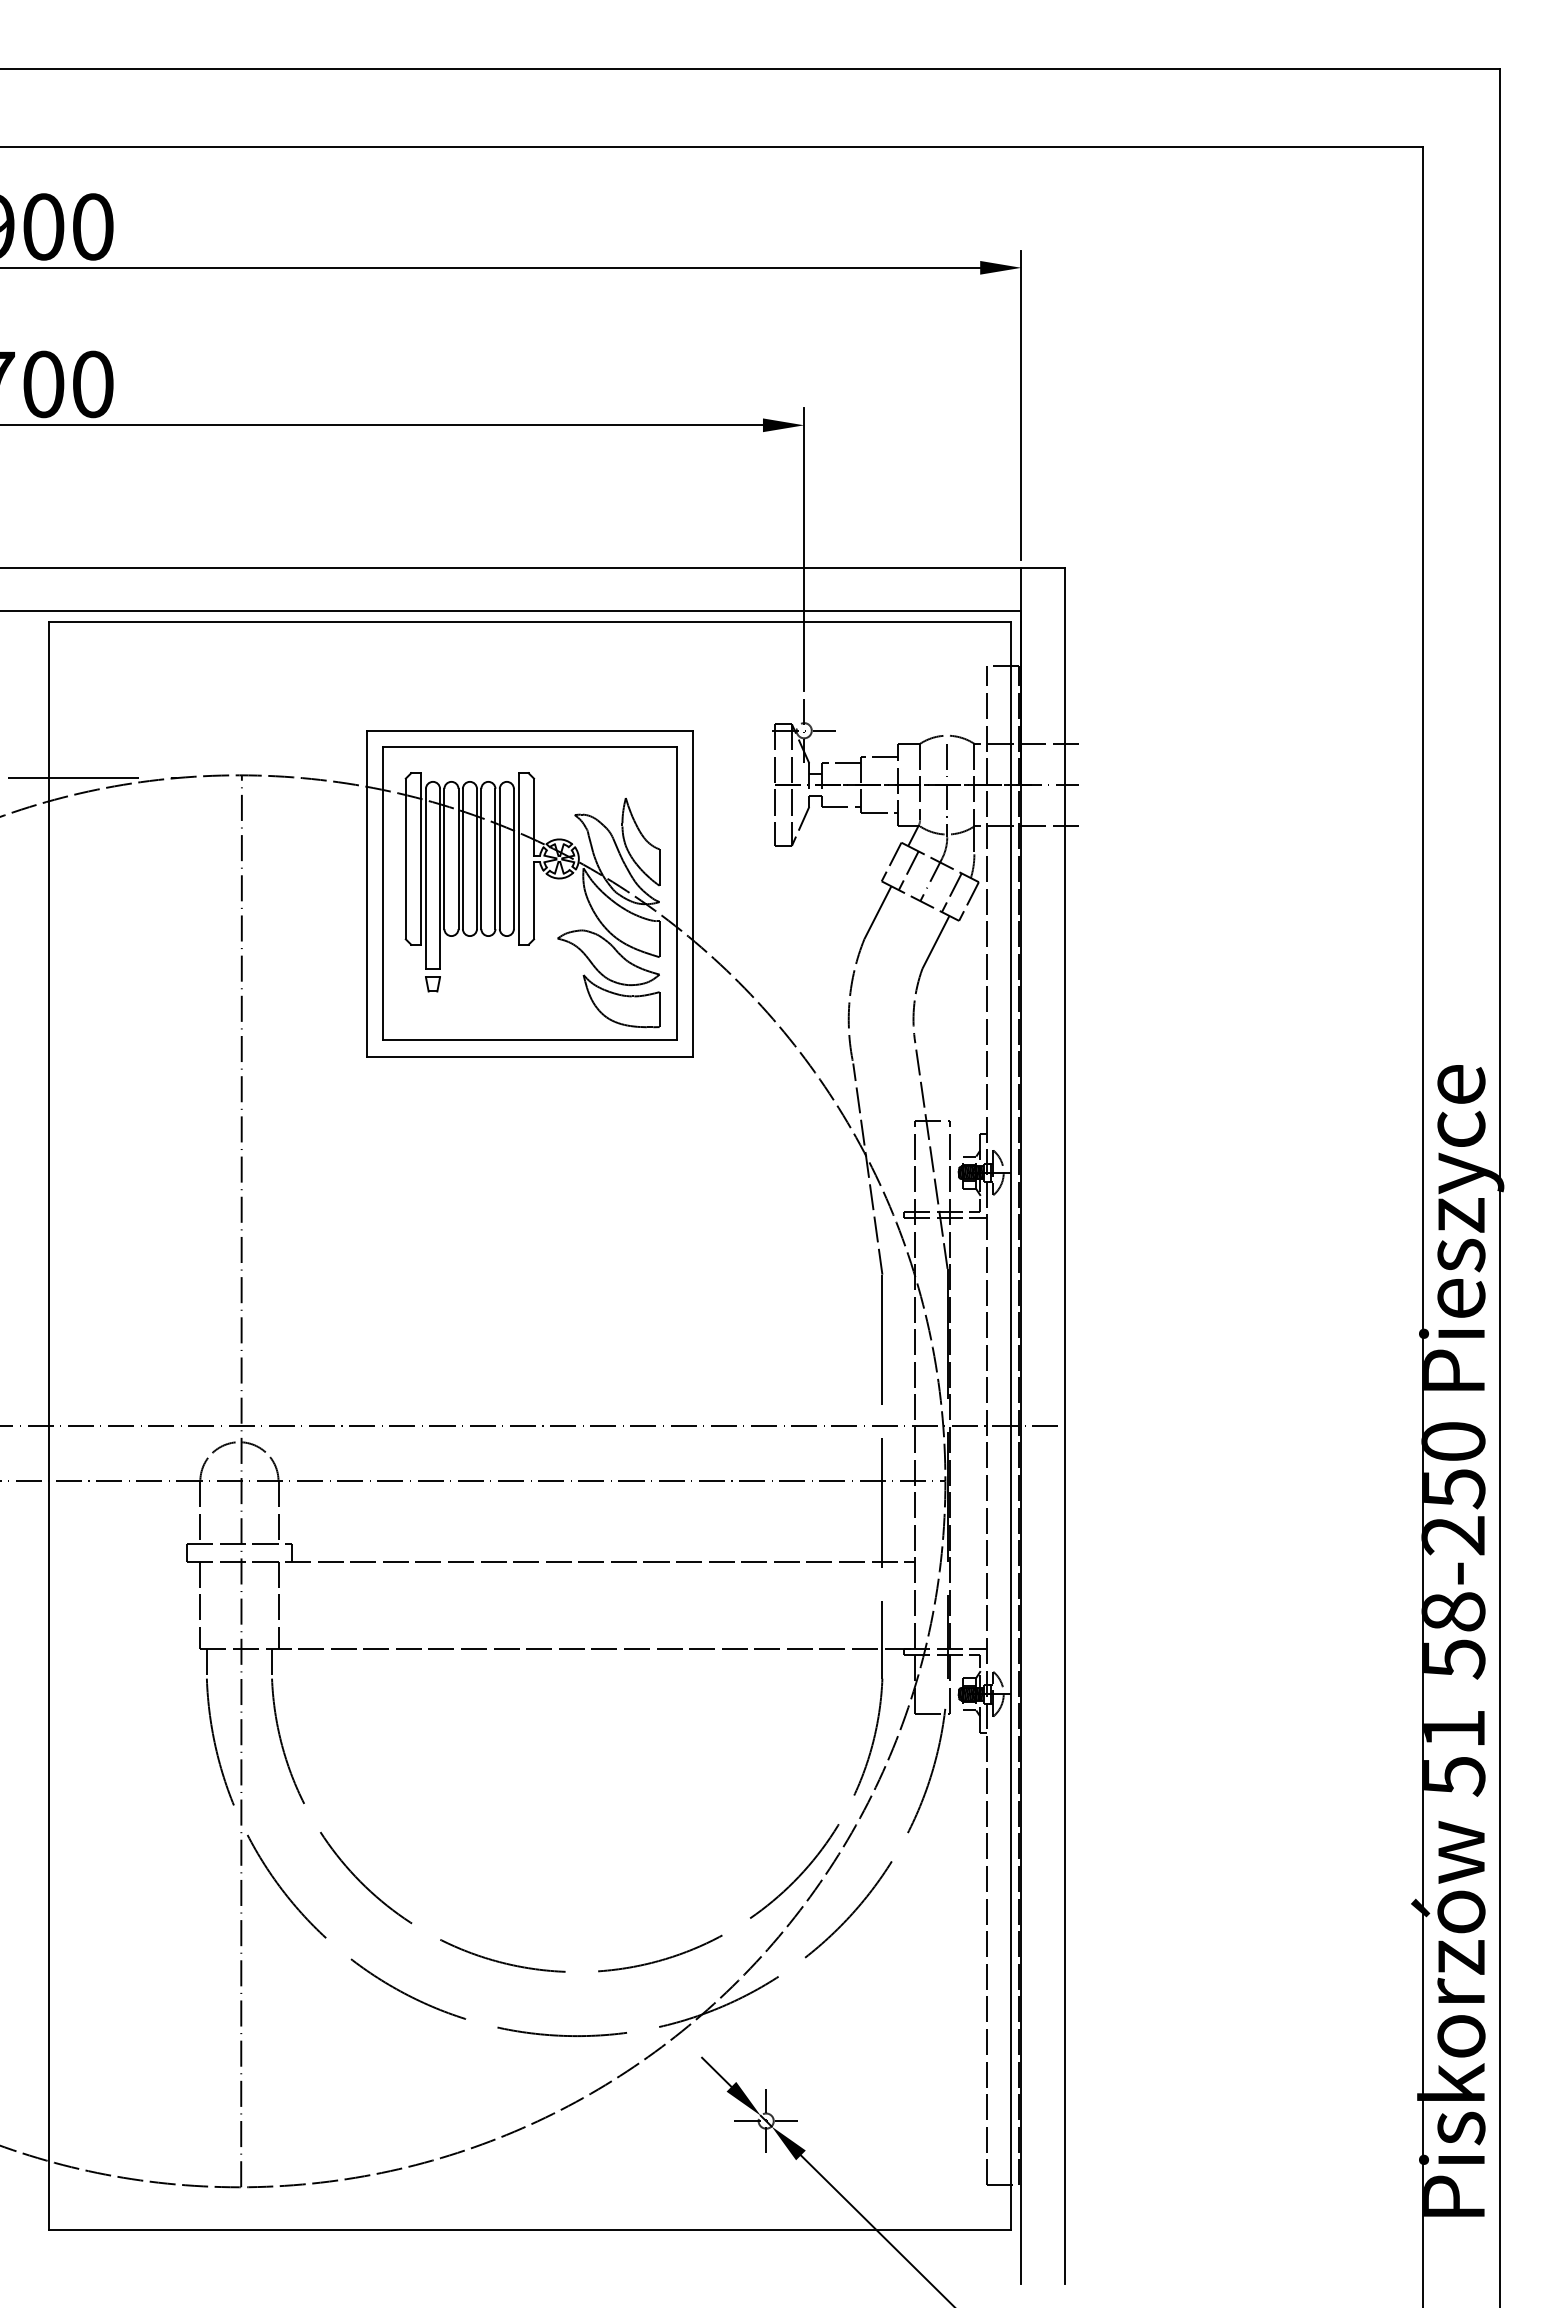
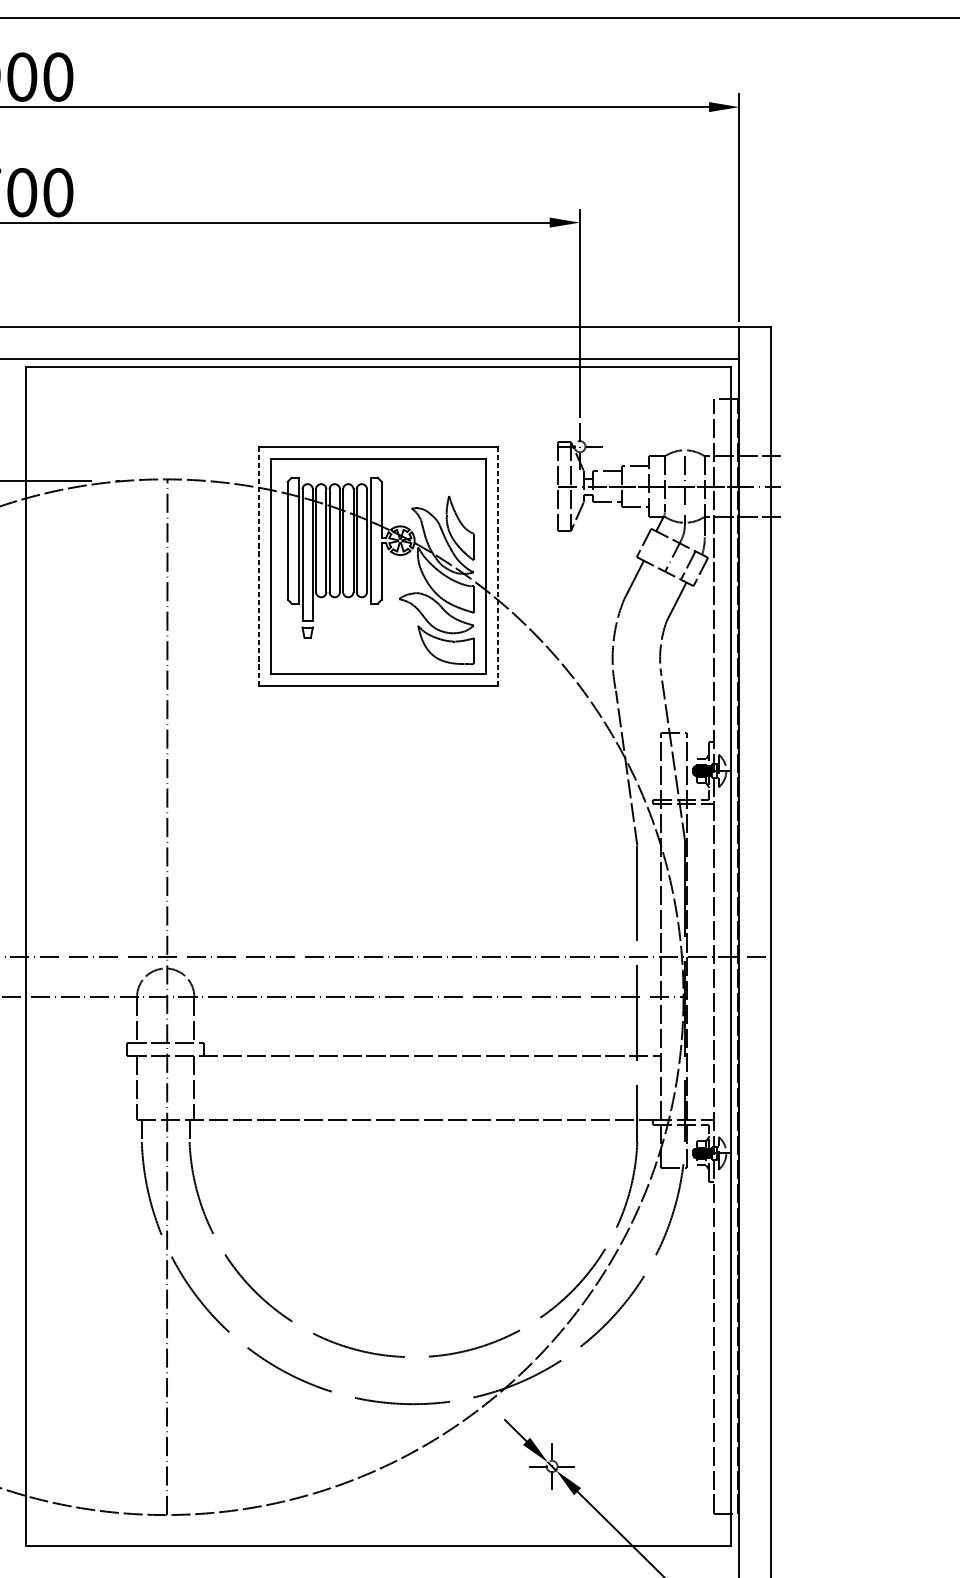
line: (908, 870) -> (656, 549), removed
line: (367, 893) -> (259, 566), solid -> dashed
line: (692, 893) -> (498, 566), solid -> dashed

